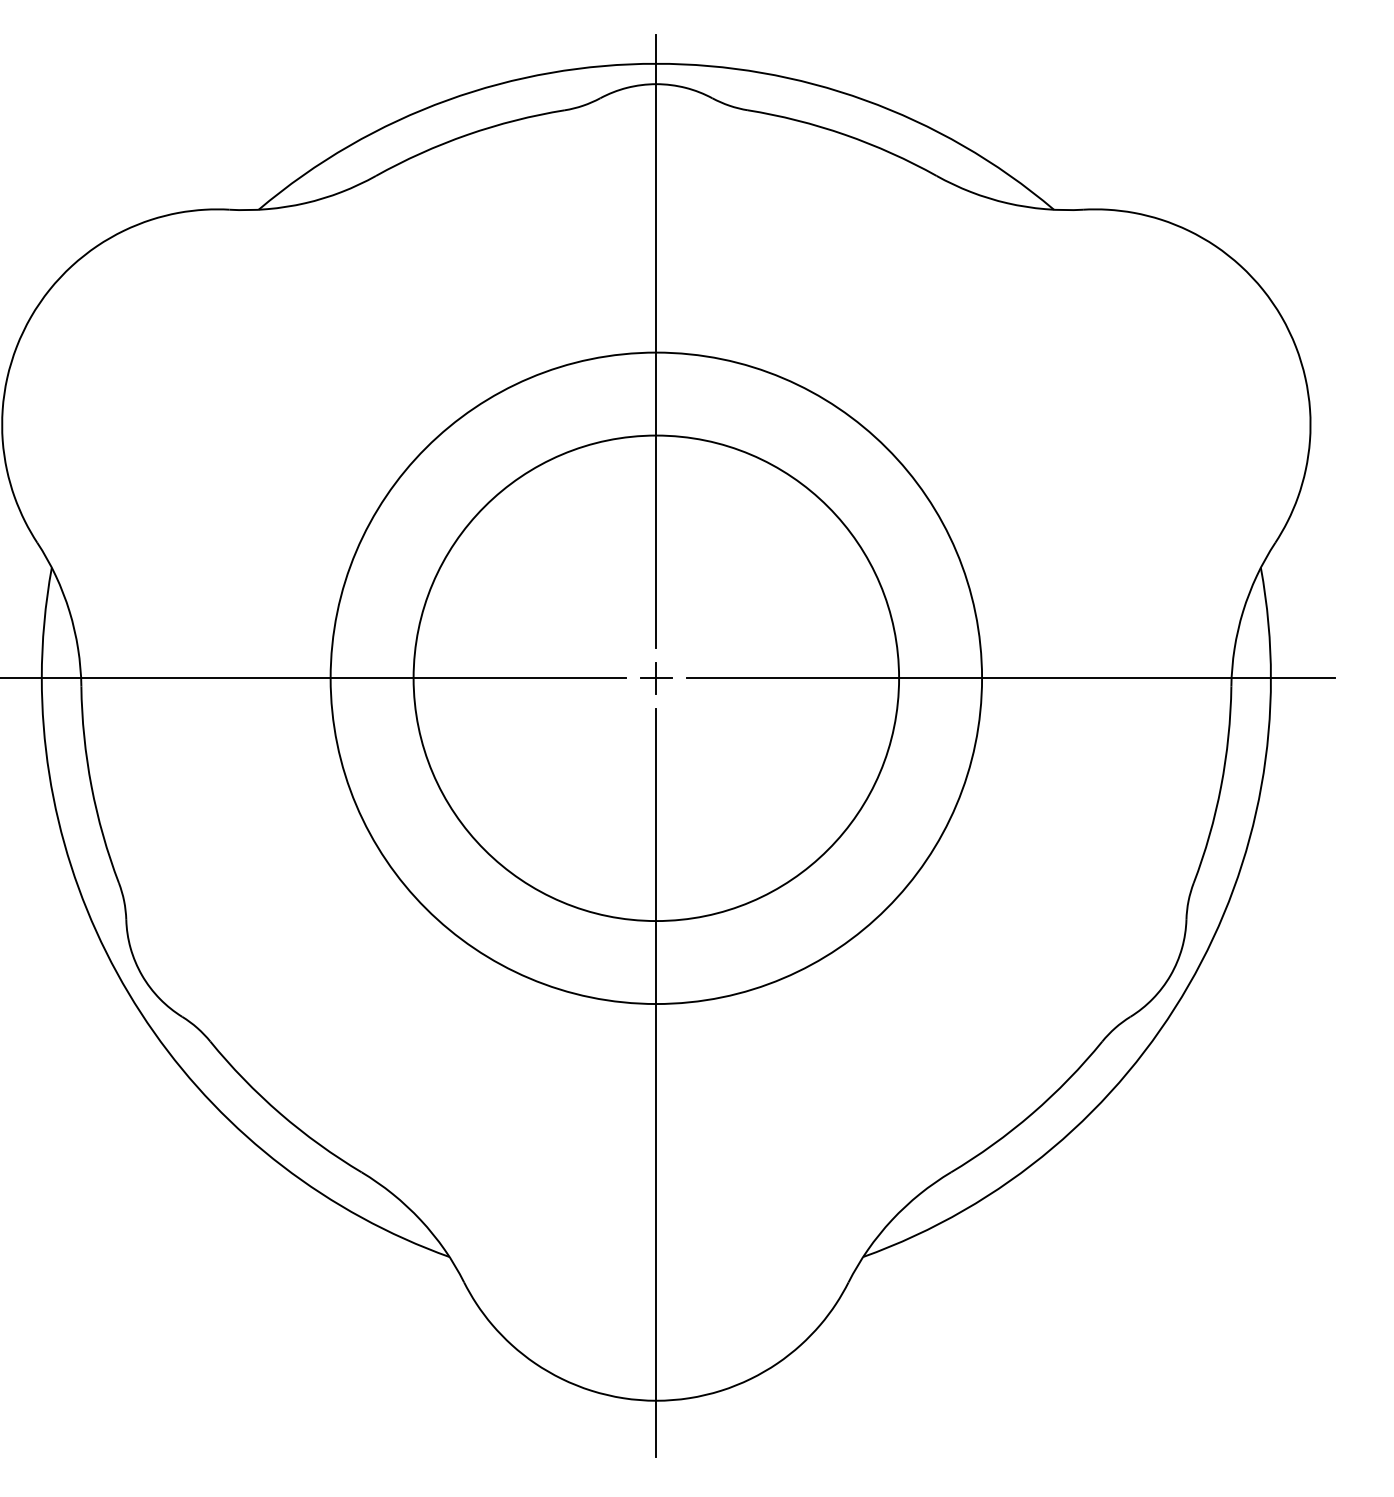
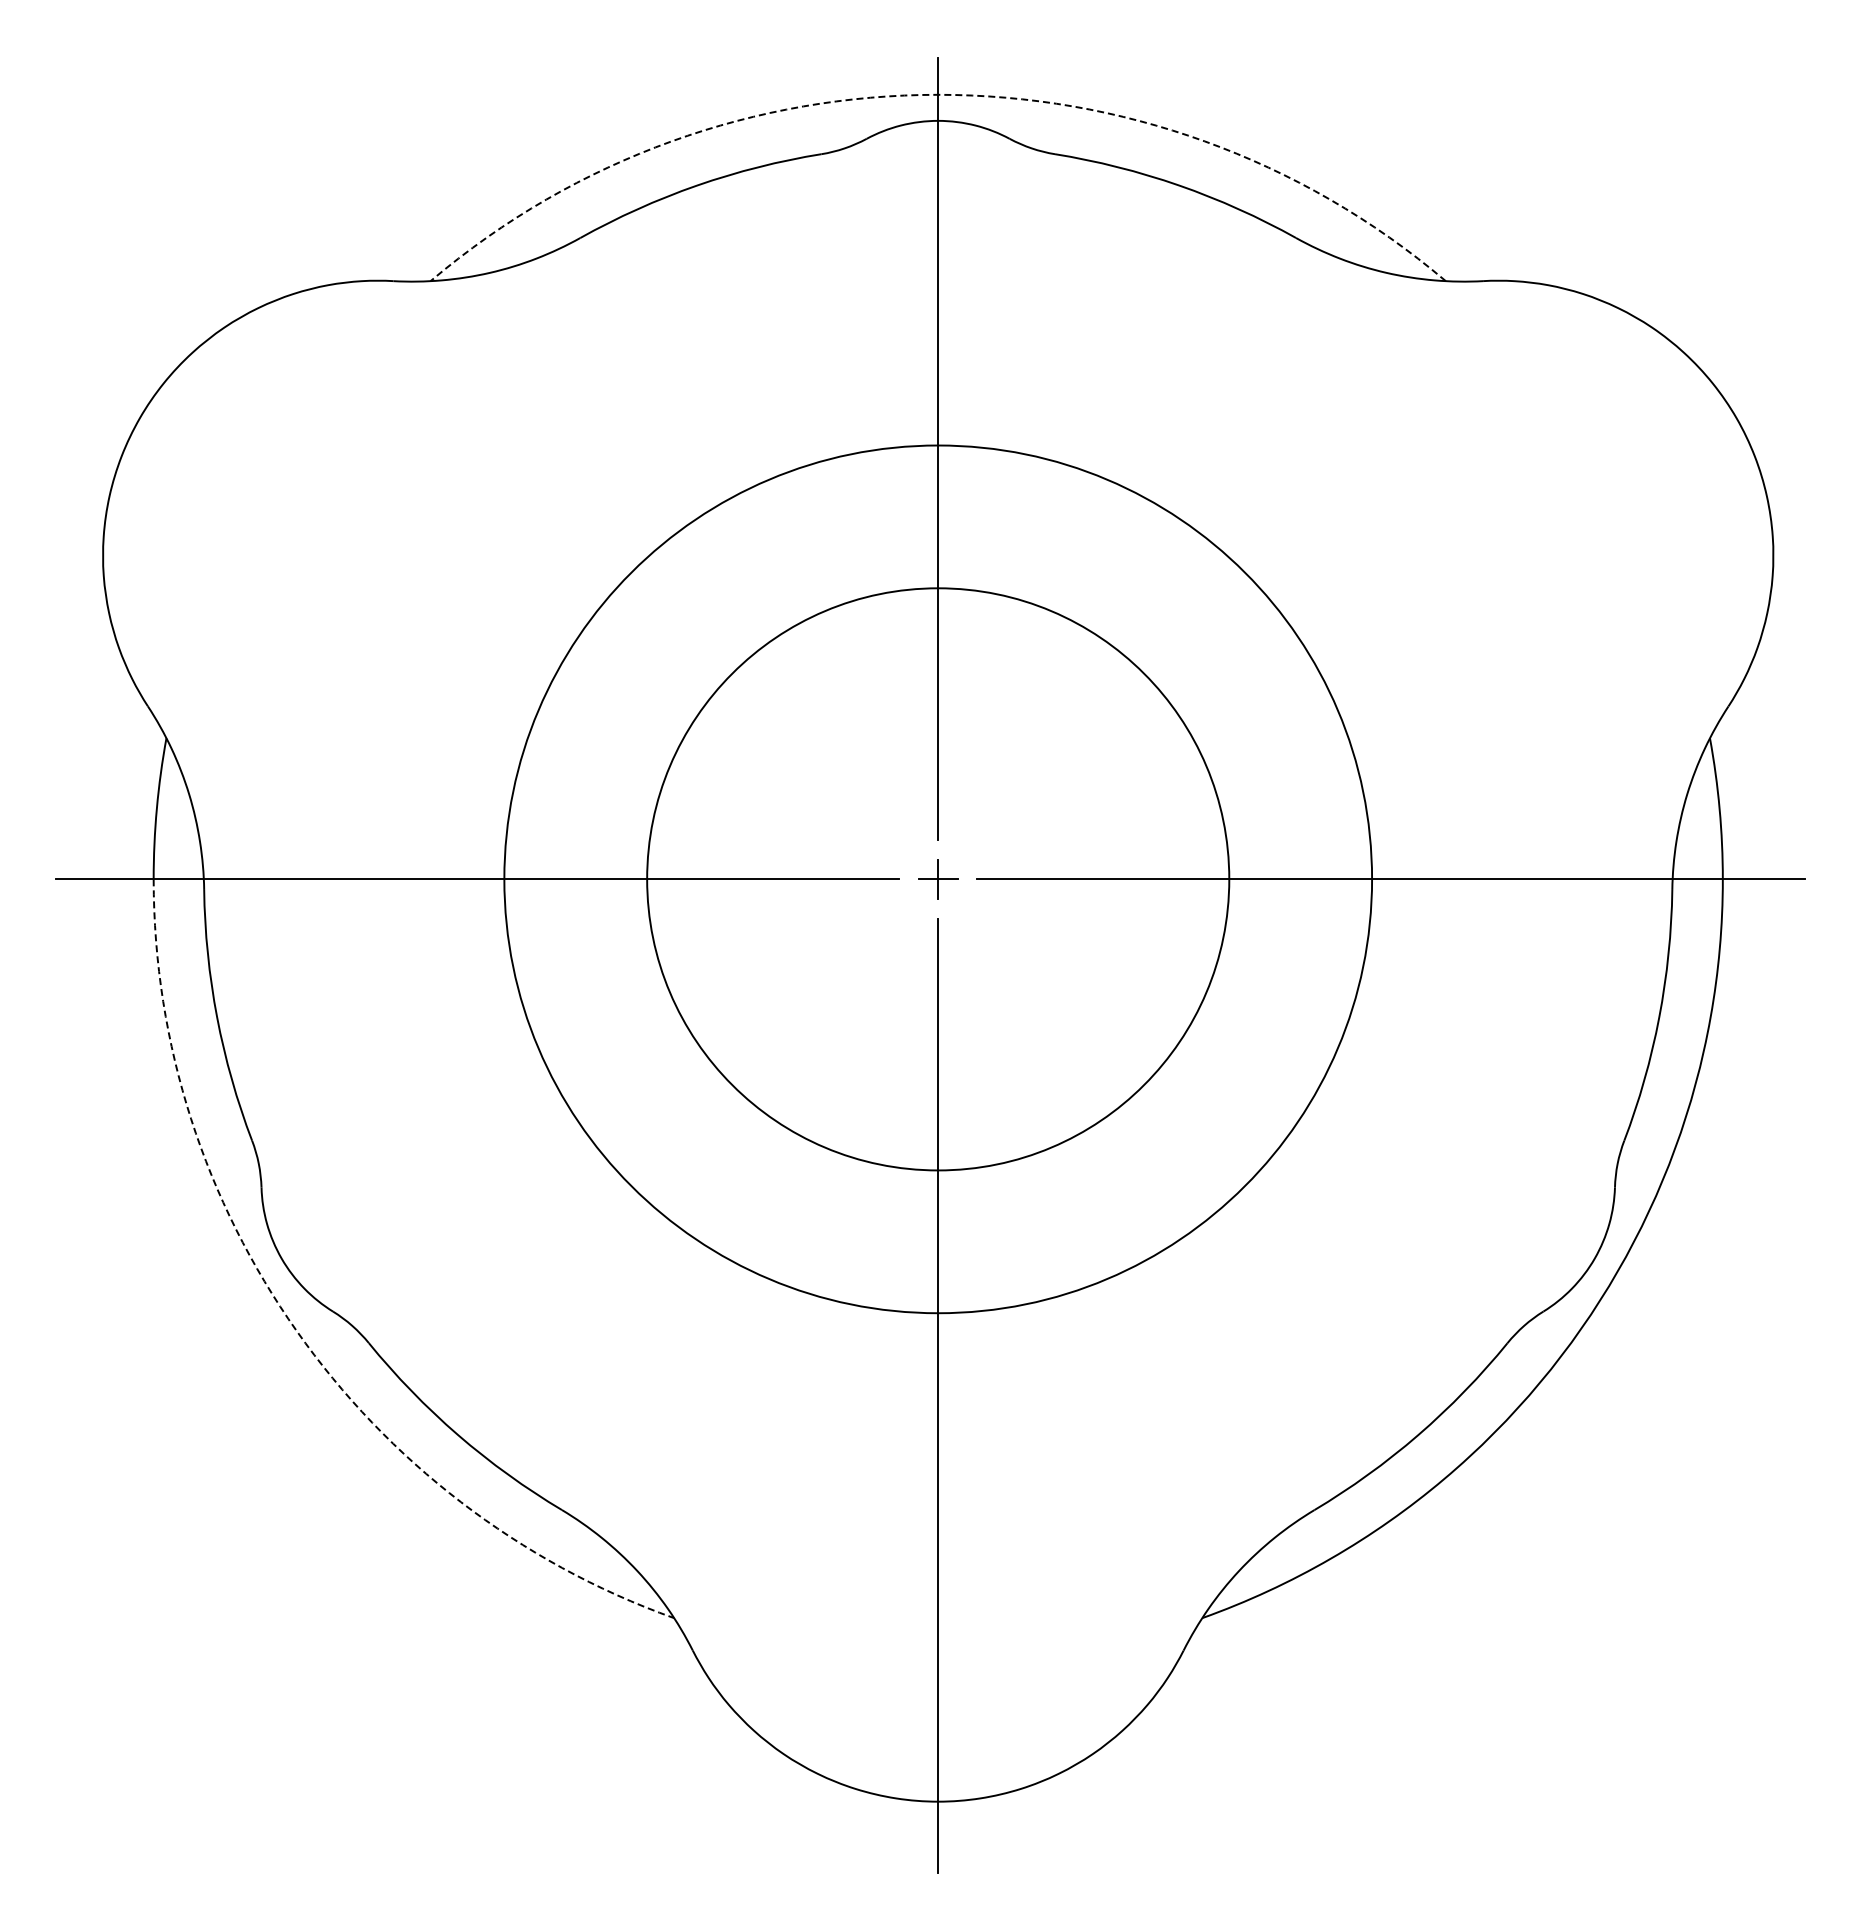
arc: (656, 63) -> (938, 94), solid -> dashed
circle: (656, 678) -> (938, 879), size x0.7
circle: (656, 678) -> (938, 879), size x1.4
arc: (153, 1032) -> (296, 1331), solid -> dashed

